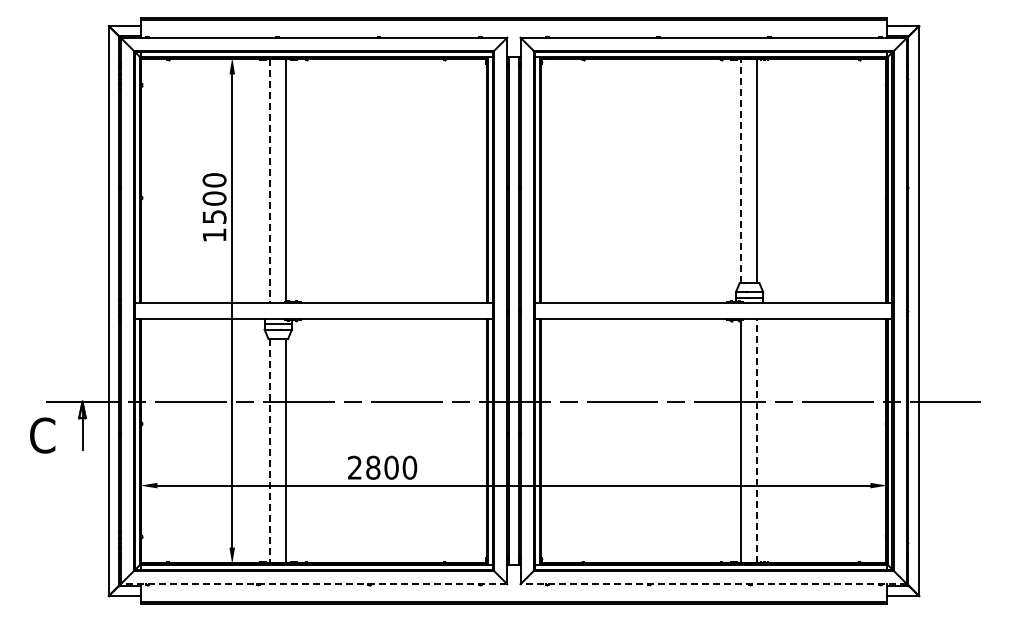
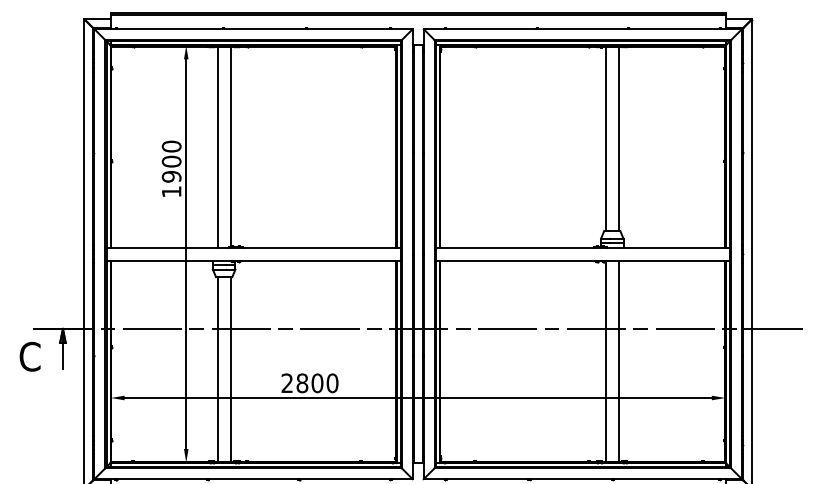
line: (741, 171) -> (605, 139), dashed -> solid
line: (270, 181) -> (217, 147), dashed -> solid
text: (214, 216) -> (171, 176), 1500 -> 1900
line: (757, 440) -> (618, 360), dashed -> solid
line: (270, 450) -> (217, 369), dashed -> solid
line: (313, 584) -> (253, 479), dashed -> solid
line: (713, 584) -> (582, 479), dashed -> solid

